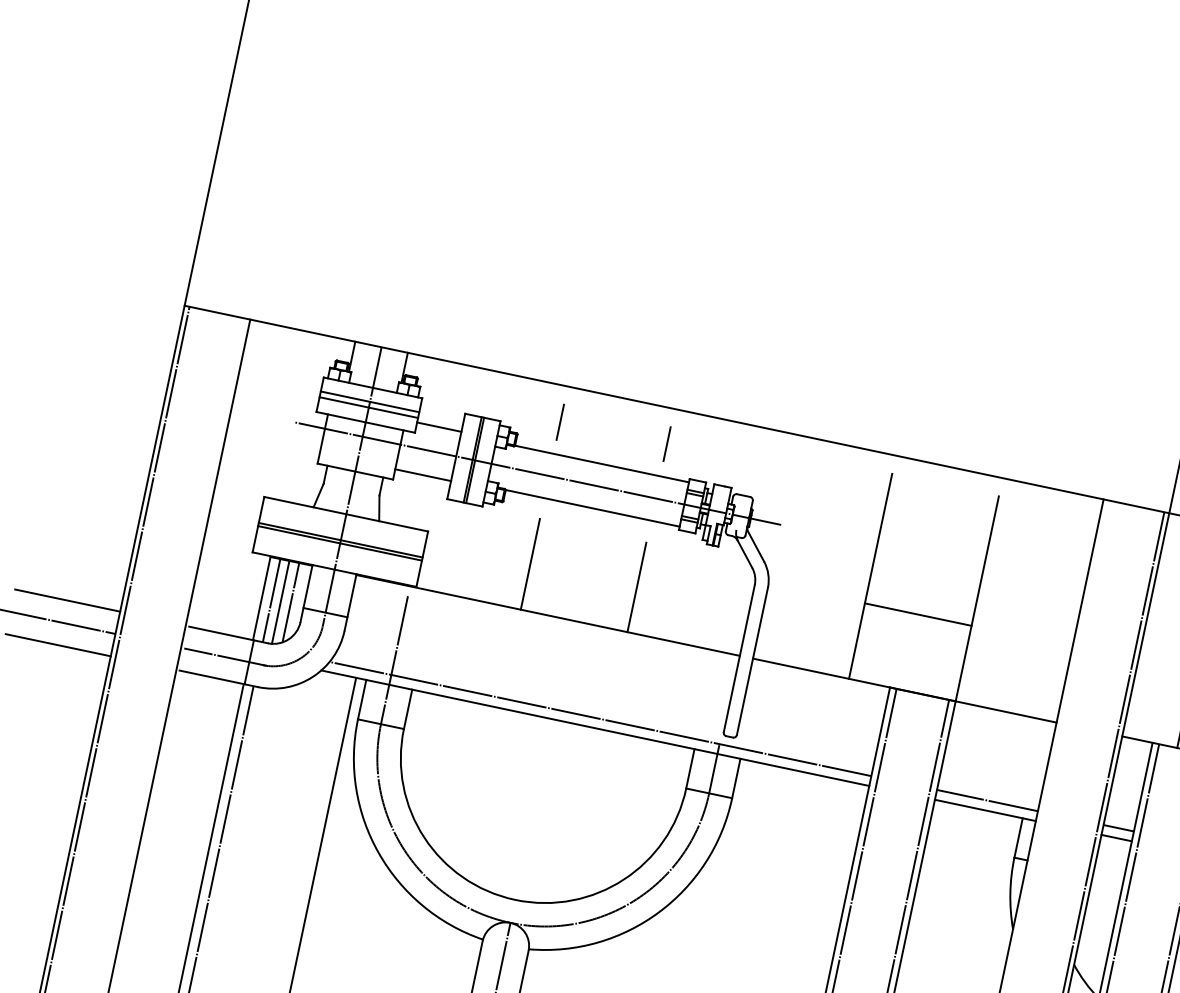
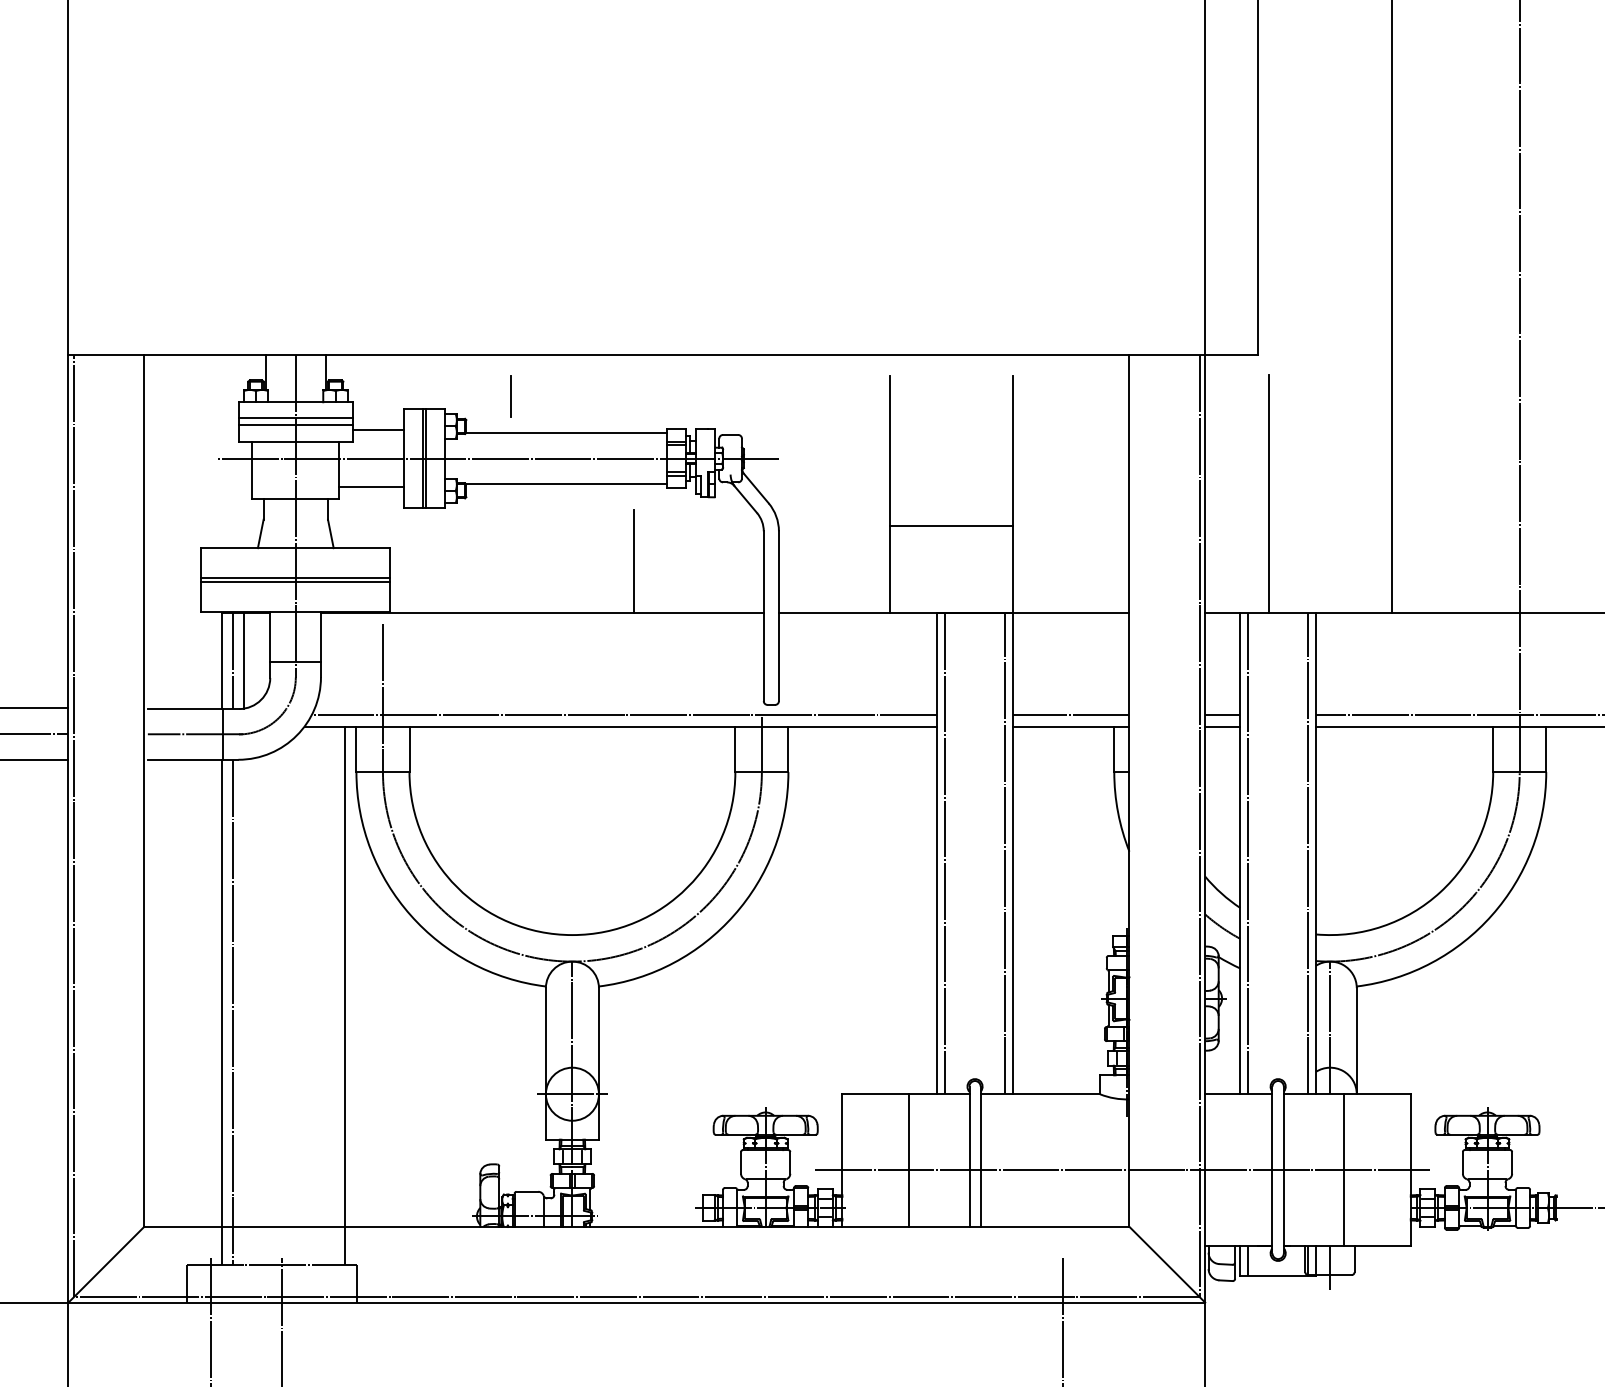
line: (667, 443) -> (634, 395), removed
line: (530, 564) -> (510, 560), removed
line: (291, 602) -> (255, 658), removed

